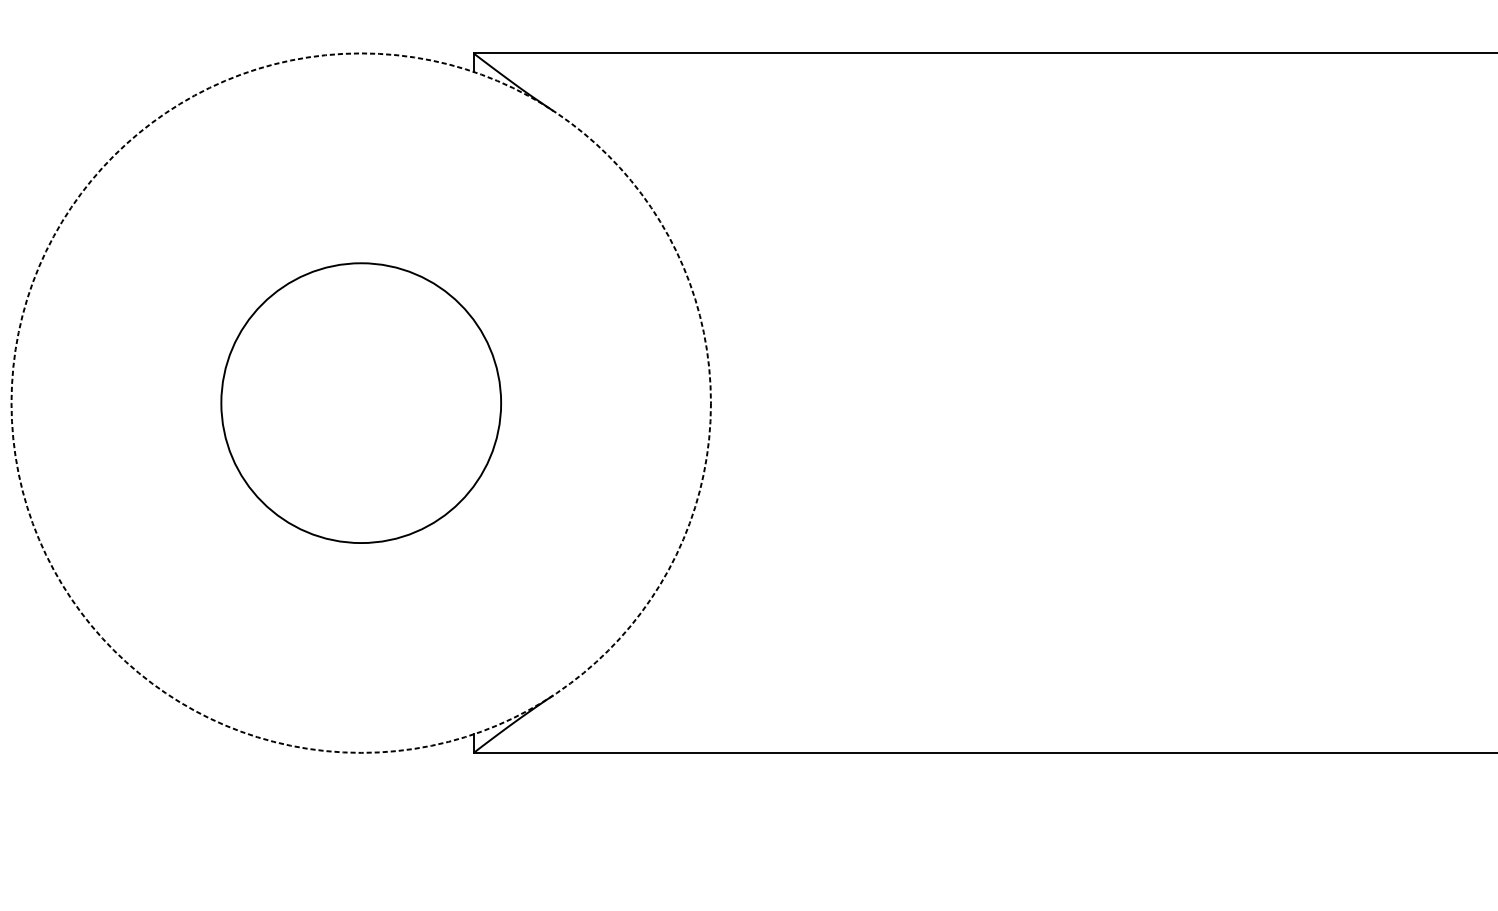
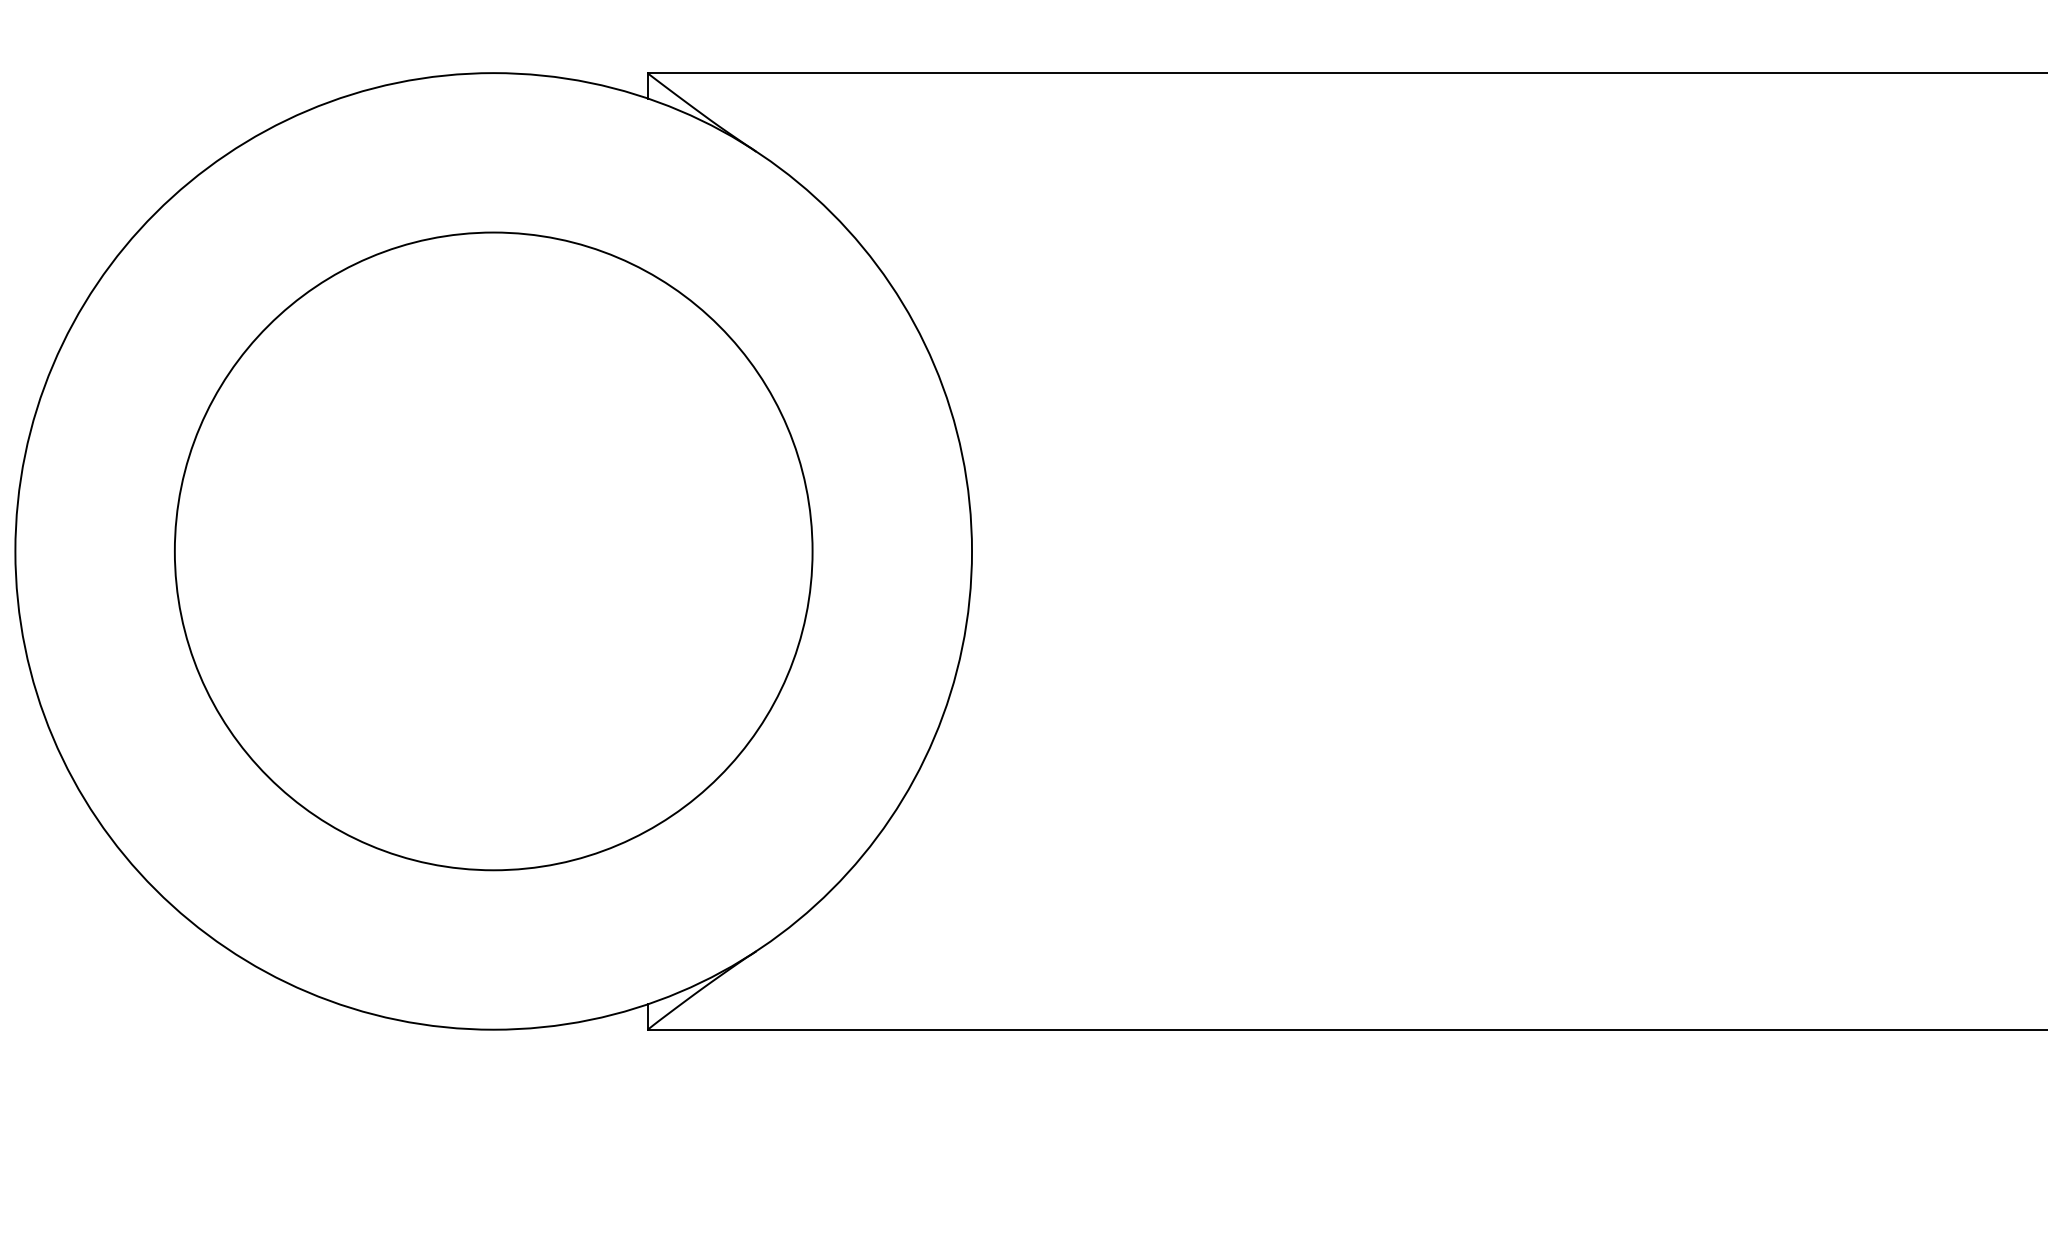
circle: (361, 403) -> (493, 551), dashed -> solid
circle: (361, 403) -> (493, 551), size x1.67

